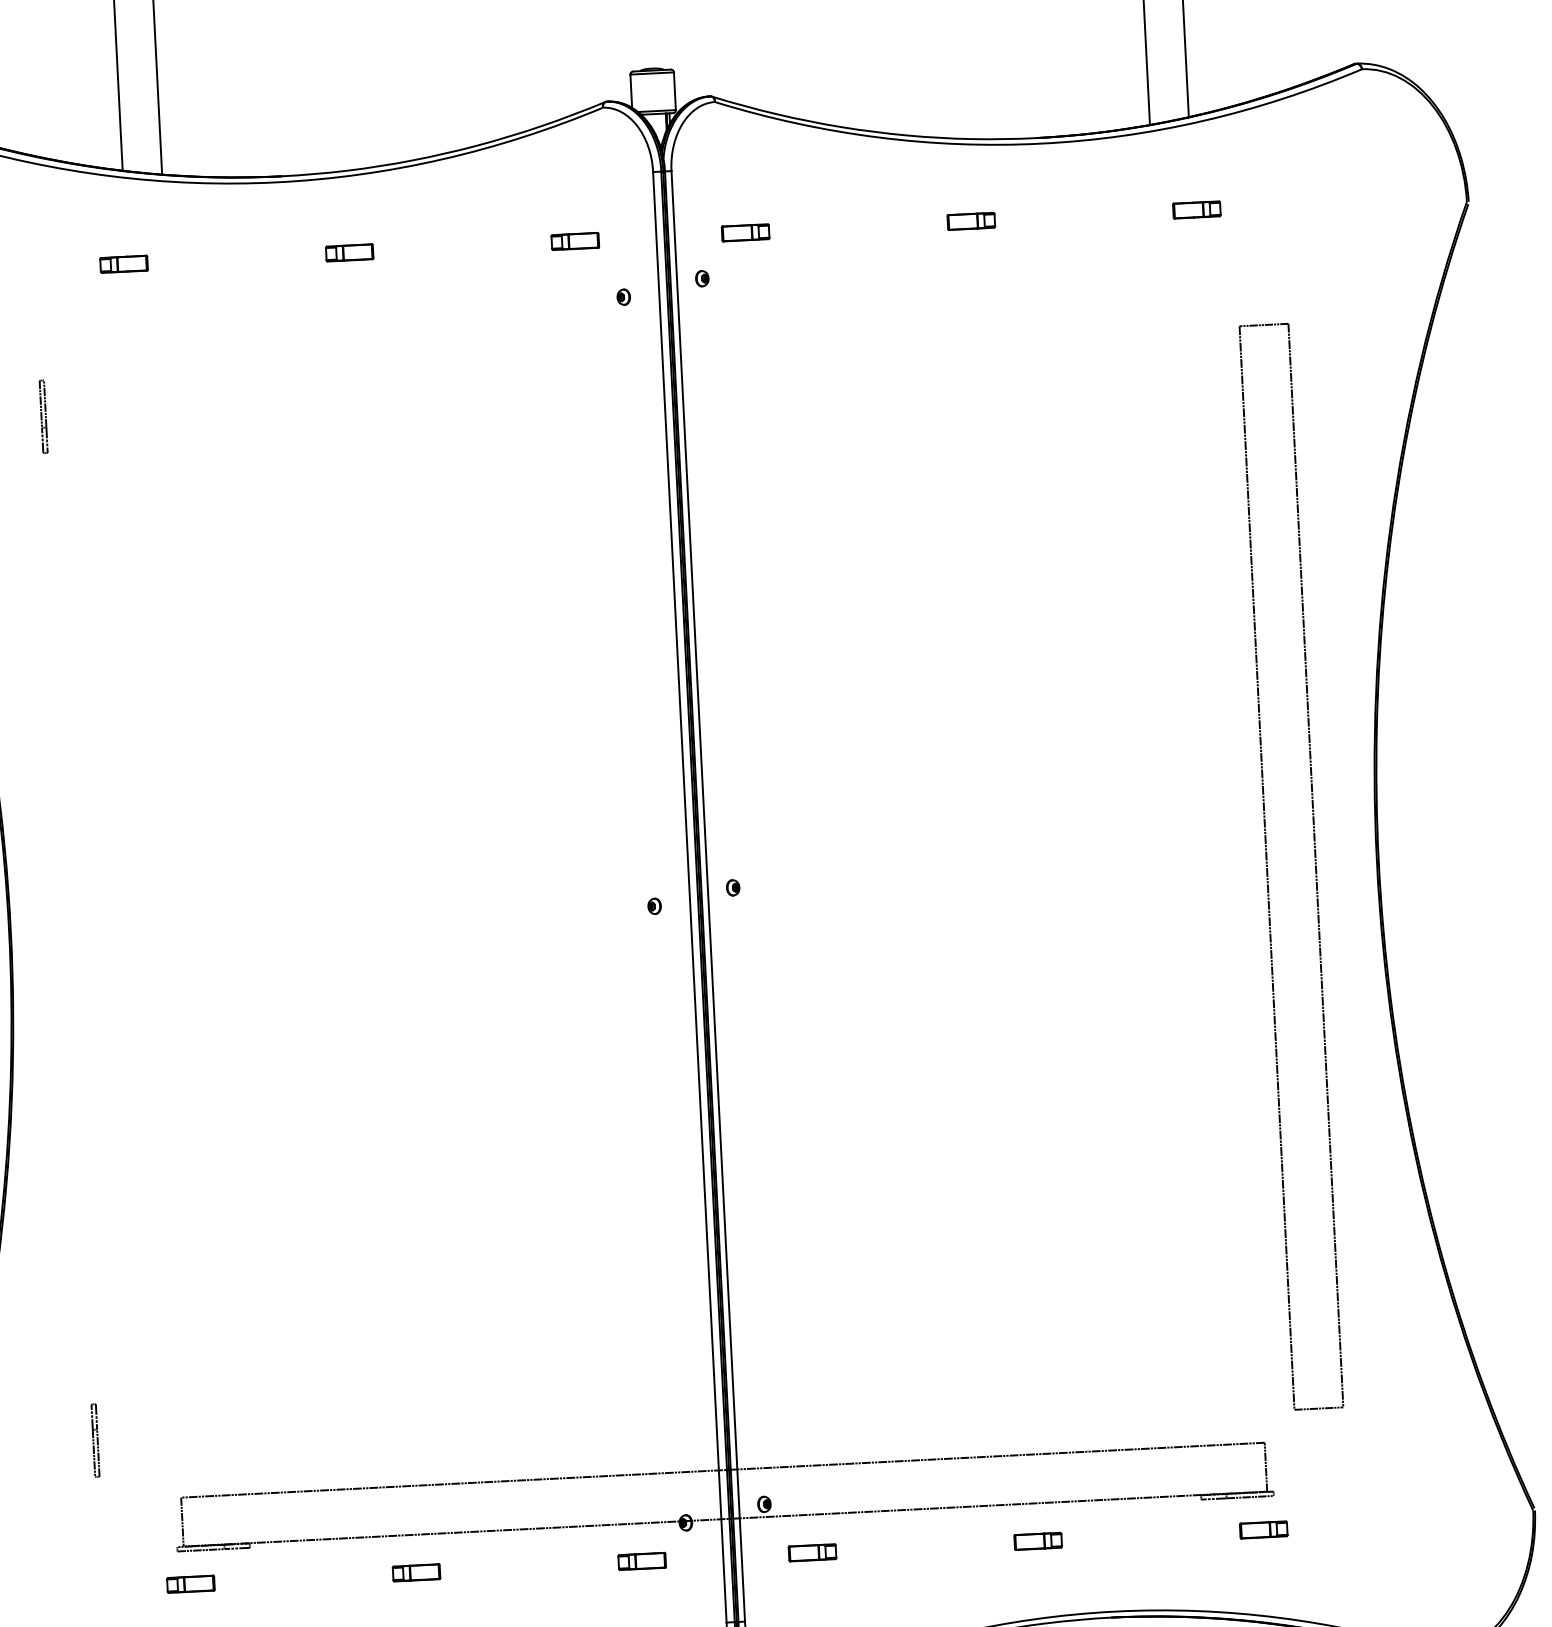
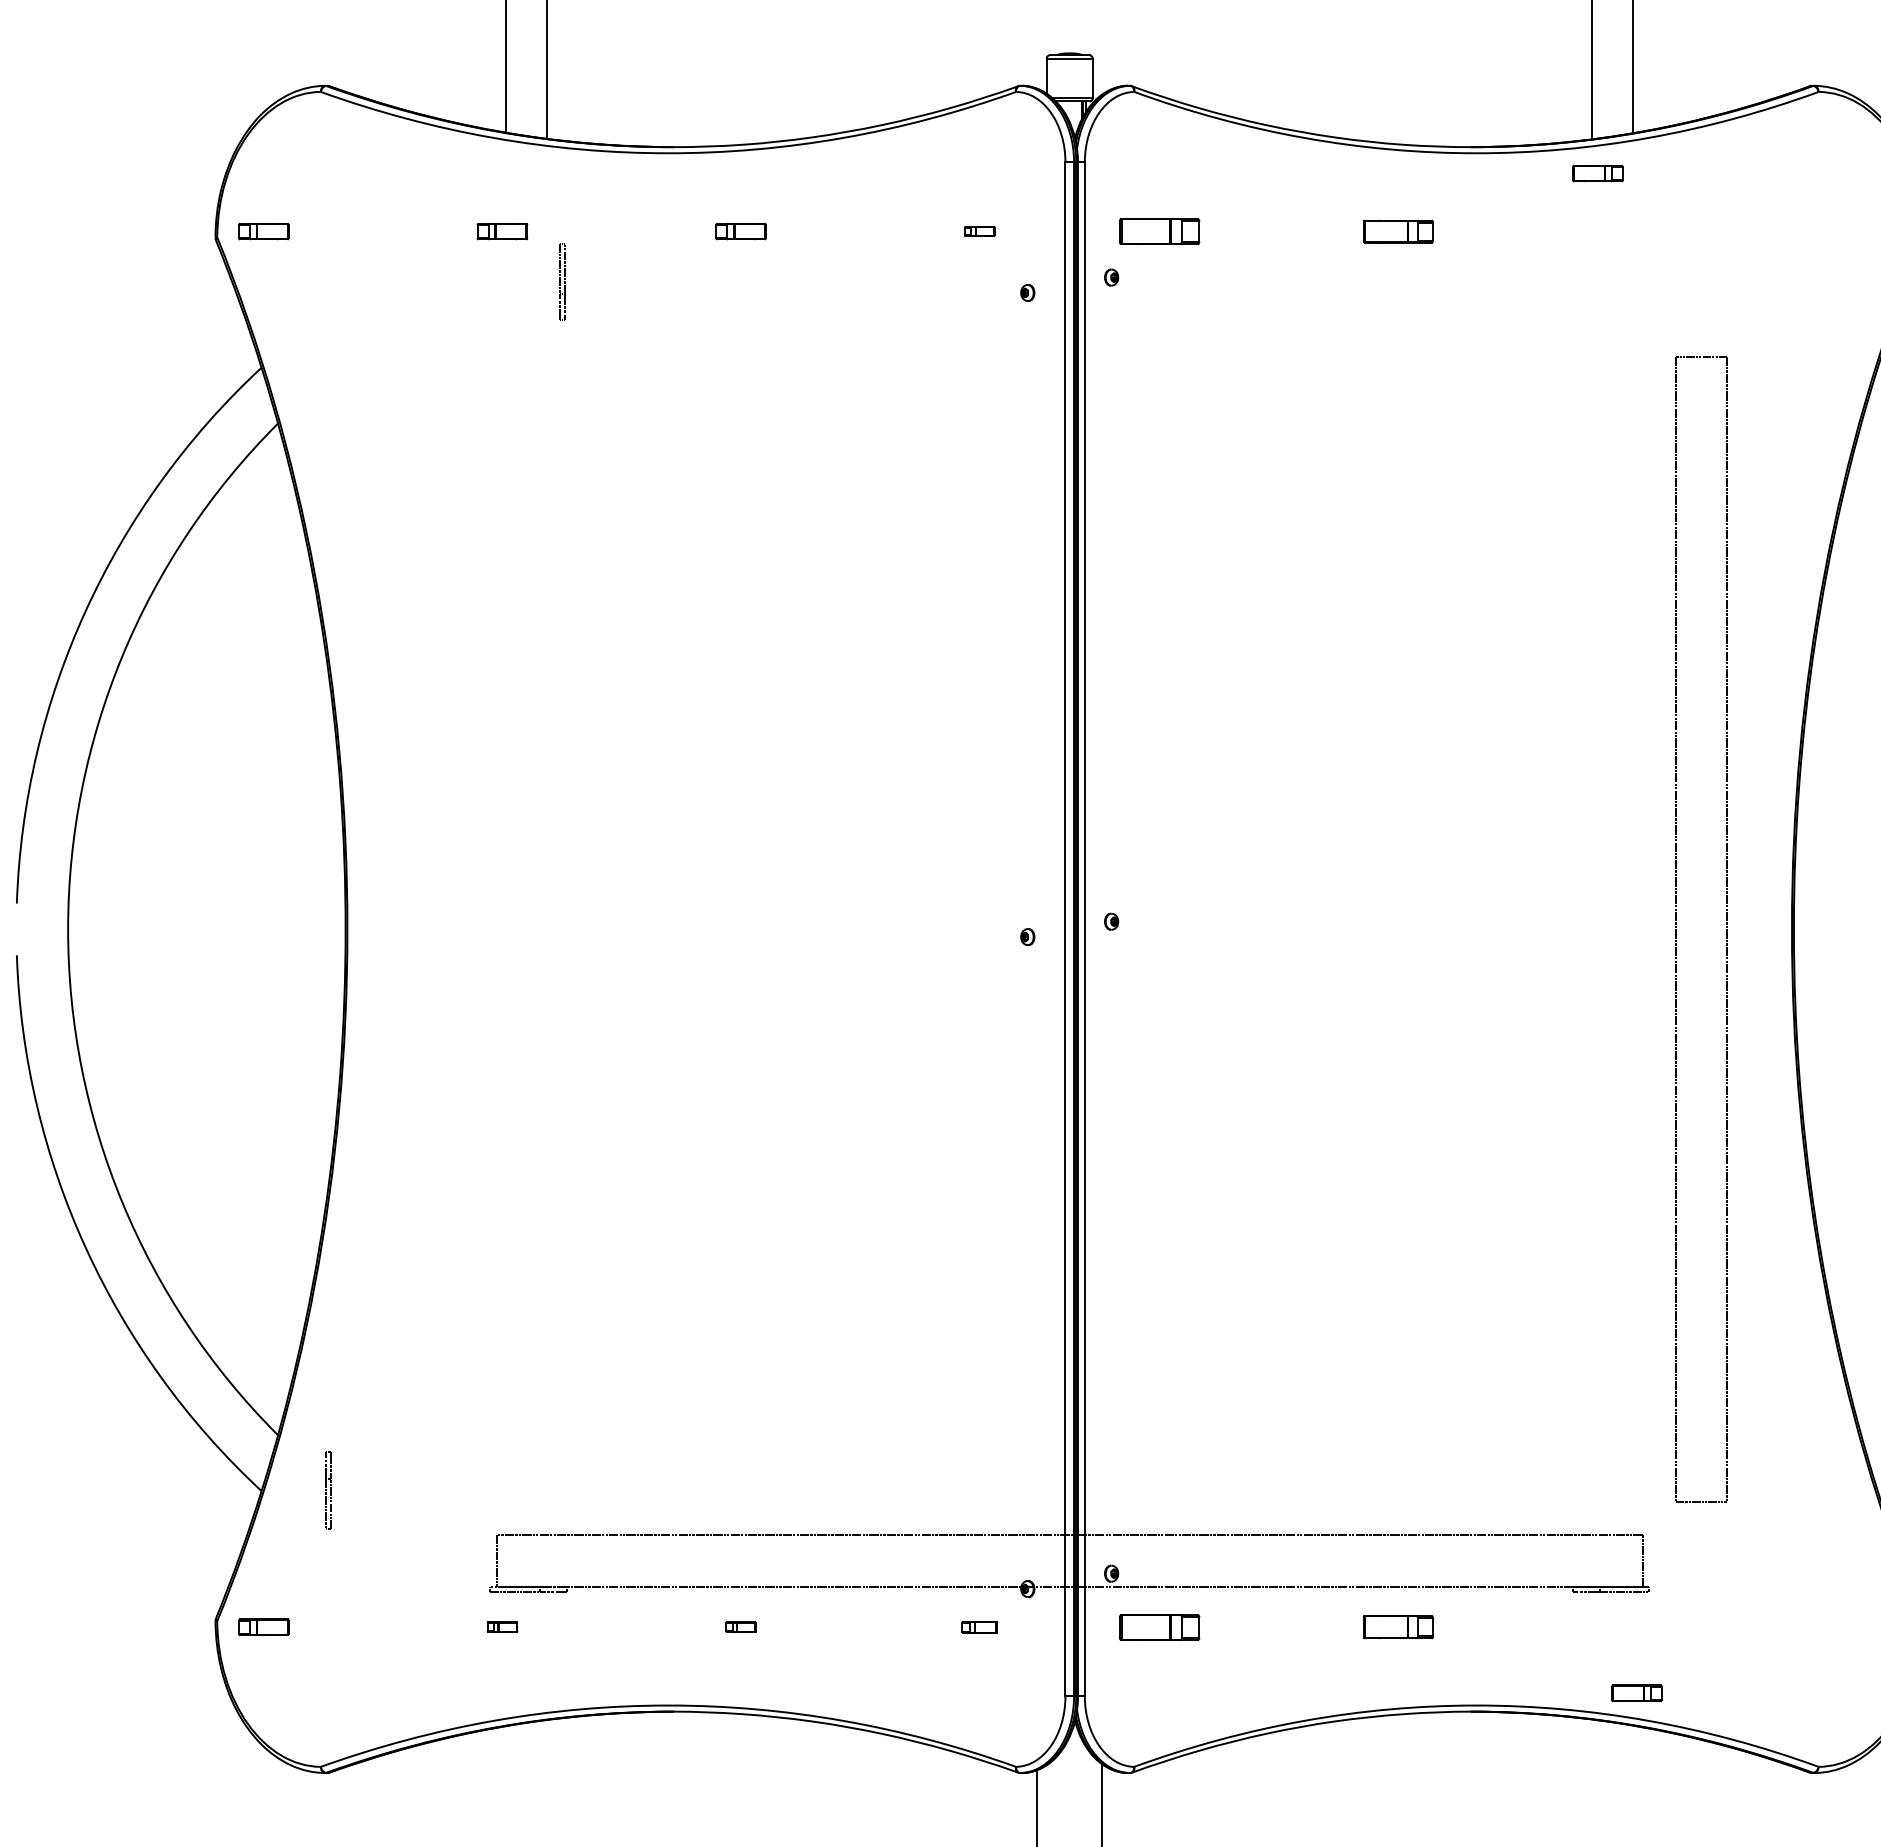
part: (1196, 209) -> (1597, 173), moved
part: (970, 221) -> (1397, 231), size x1.4
part: (745, 232) -> (1159, 231), size x1.6
part: (575, 241) -> (979, 231), size x0.6
part: (43, 416) -> (562, 281), moved
part: (95, 1440) -> (328, 1490), moved
part: (1263, 1529) -> (1636, 1692), moved
part: (1037, 1541) -> (1397, 1627), size x1.4
part: (812, 1552) -> (1159, 1626), size x1.6
part: (642, 1561) -> (979, 1627), size x0.7
part: (415, 1572) -> (740, 1626), size x0.6
part: (190, 1583) -> (502, 1626), size x0.6

